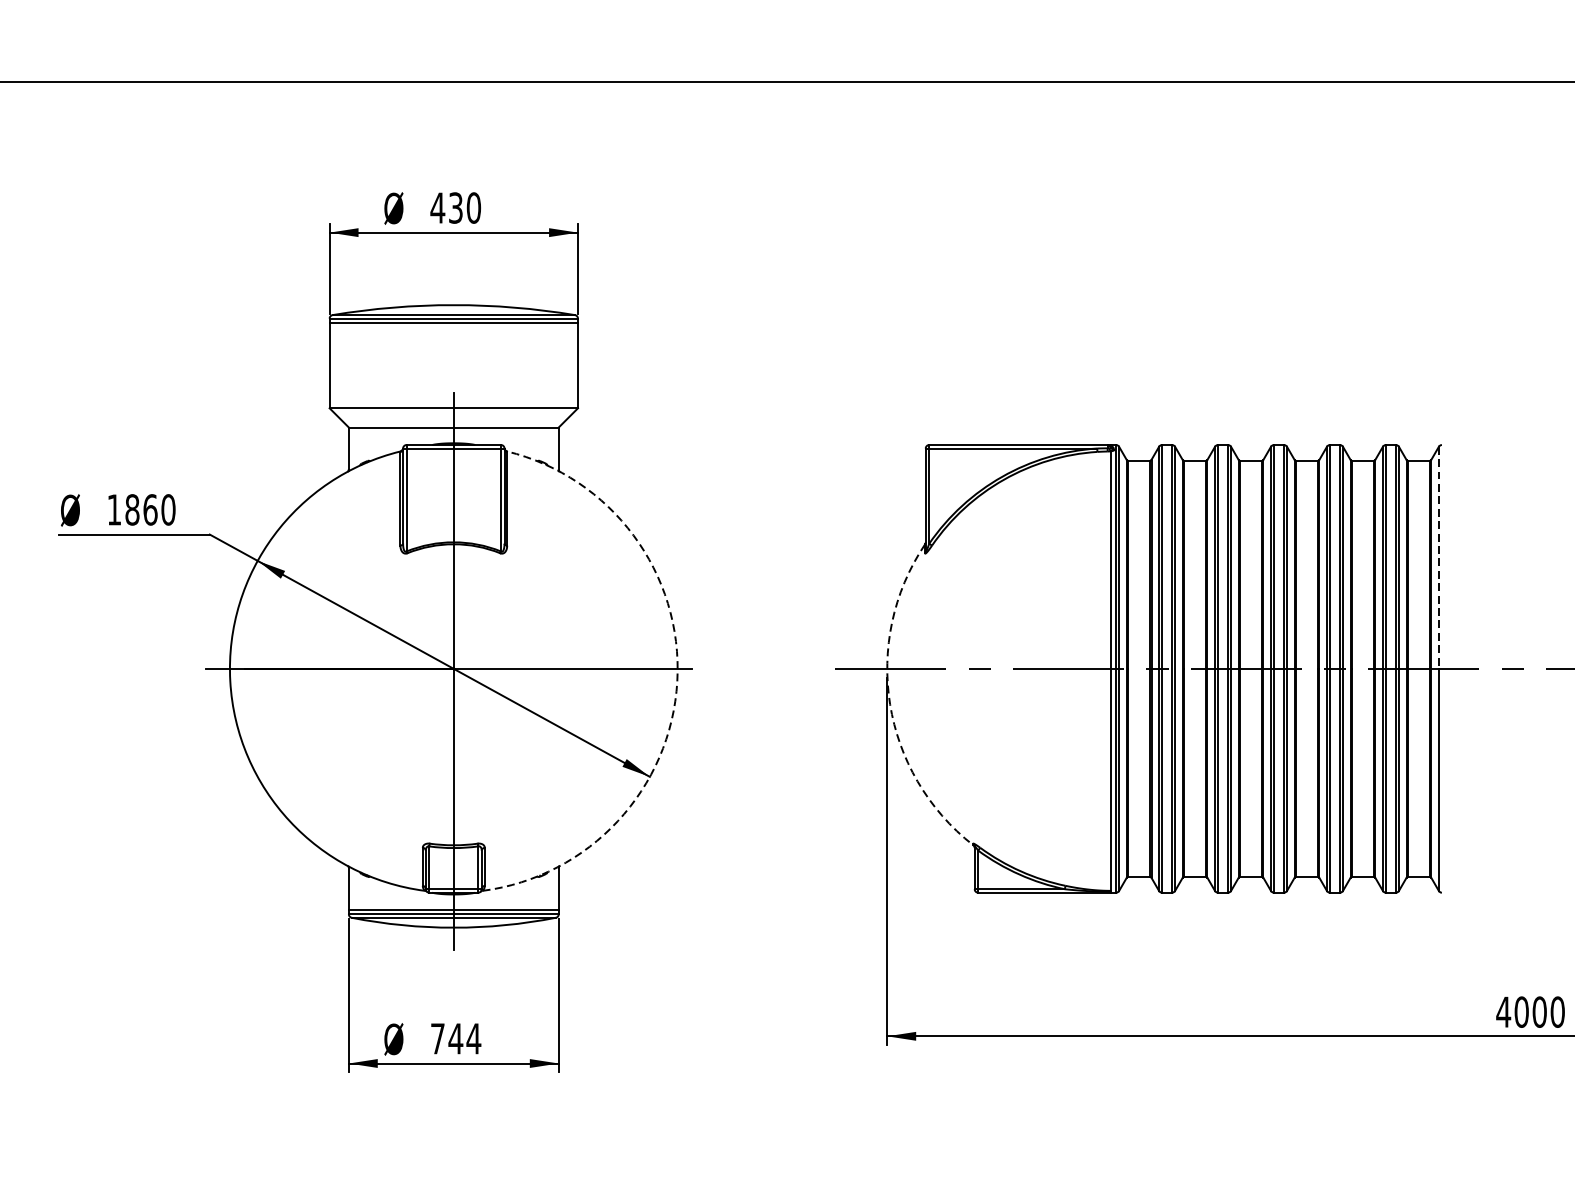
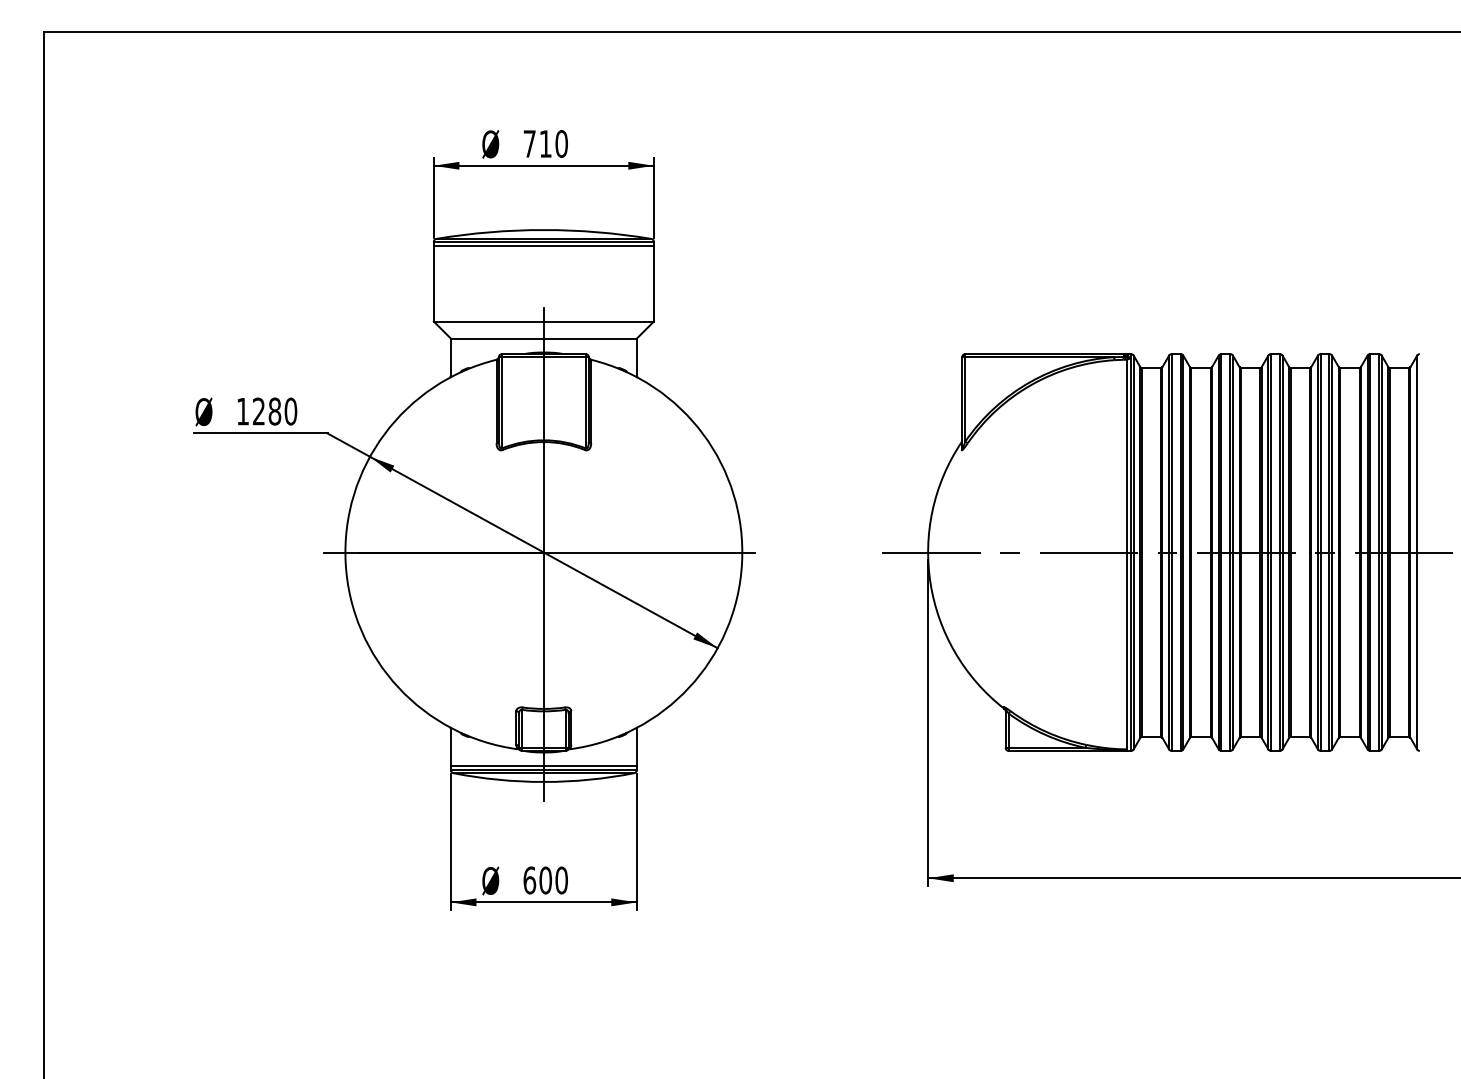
text: (446, 207) -> (537, 143), 430 -> 710
text: (140, 509) -> (266, 411), 1860 -> 1280
line: (1439, 558) -> (1417, 454), dashed -> solid
arc: (677, 681) -> (742, 563), dashed -> solid
arc: (889, 703) -> (930, 583), dashed -> solid
text: (455, 1038) -> (545, 880), 744 -> 600

